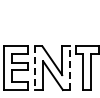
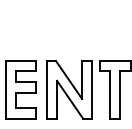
line: (35, 68) -> (46, 90), dashed -> solid
line: (70, 68) -> (93, 90), dashed -> solid

